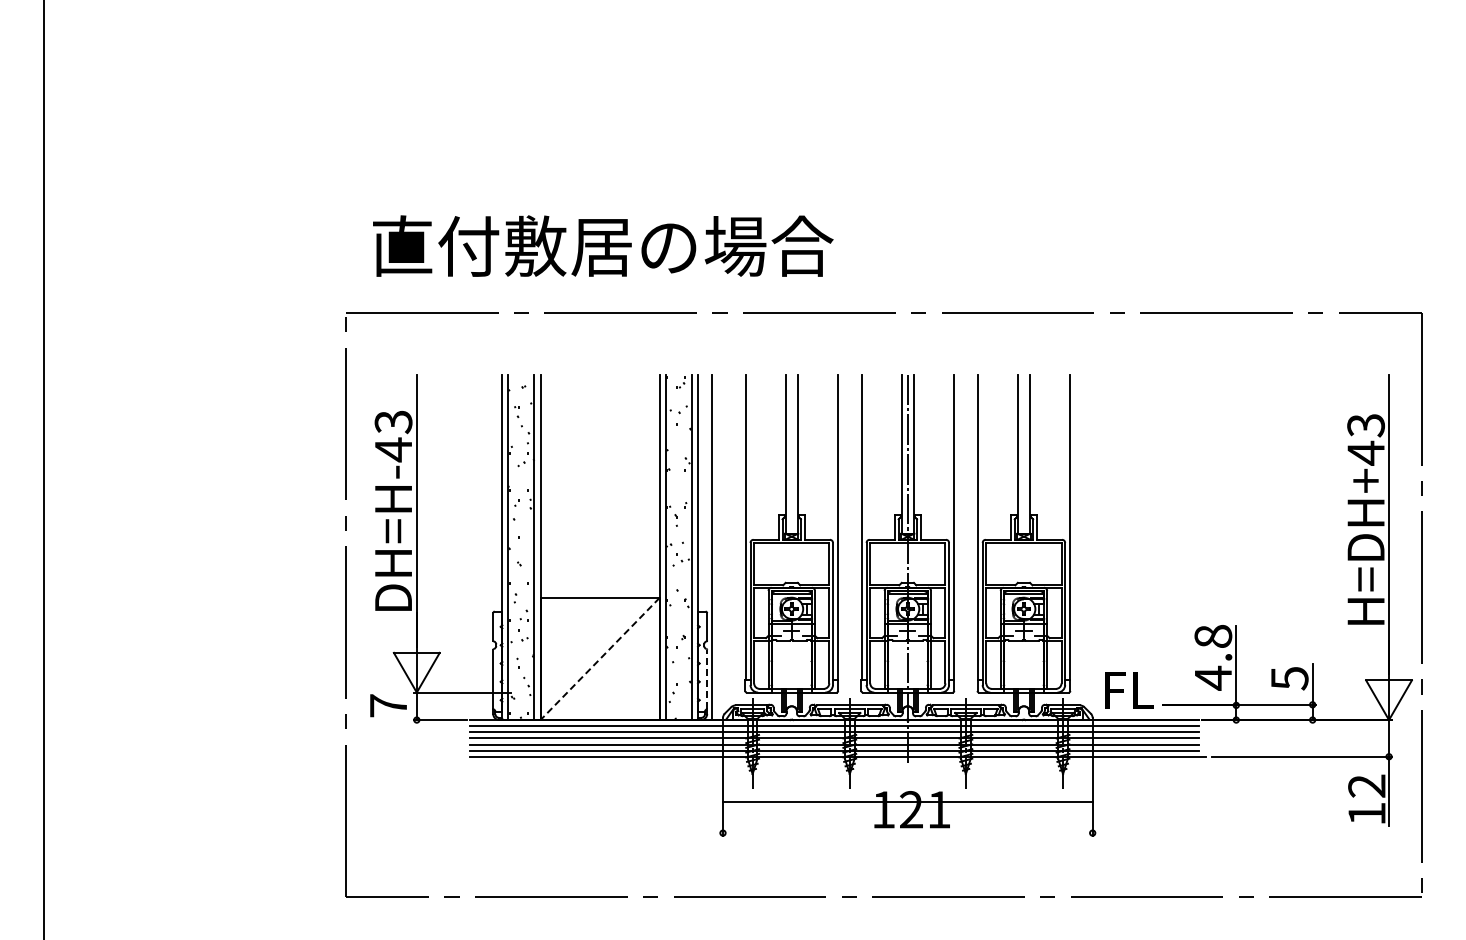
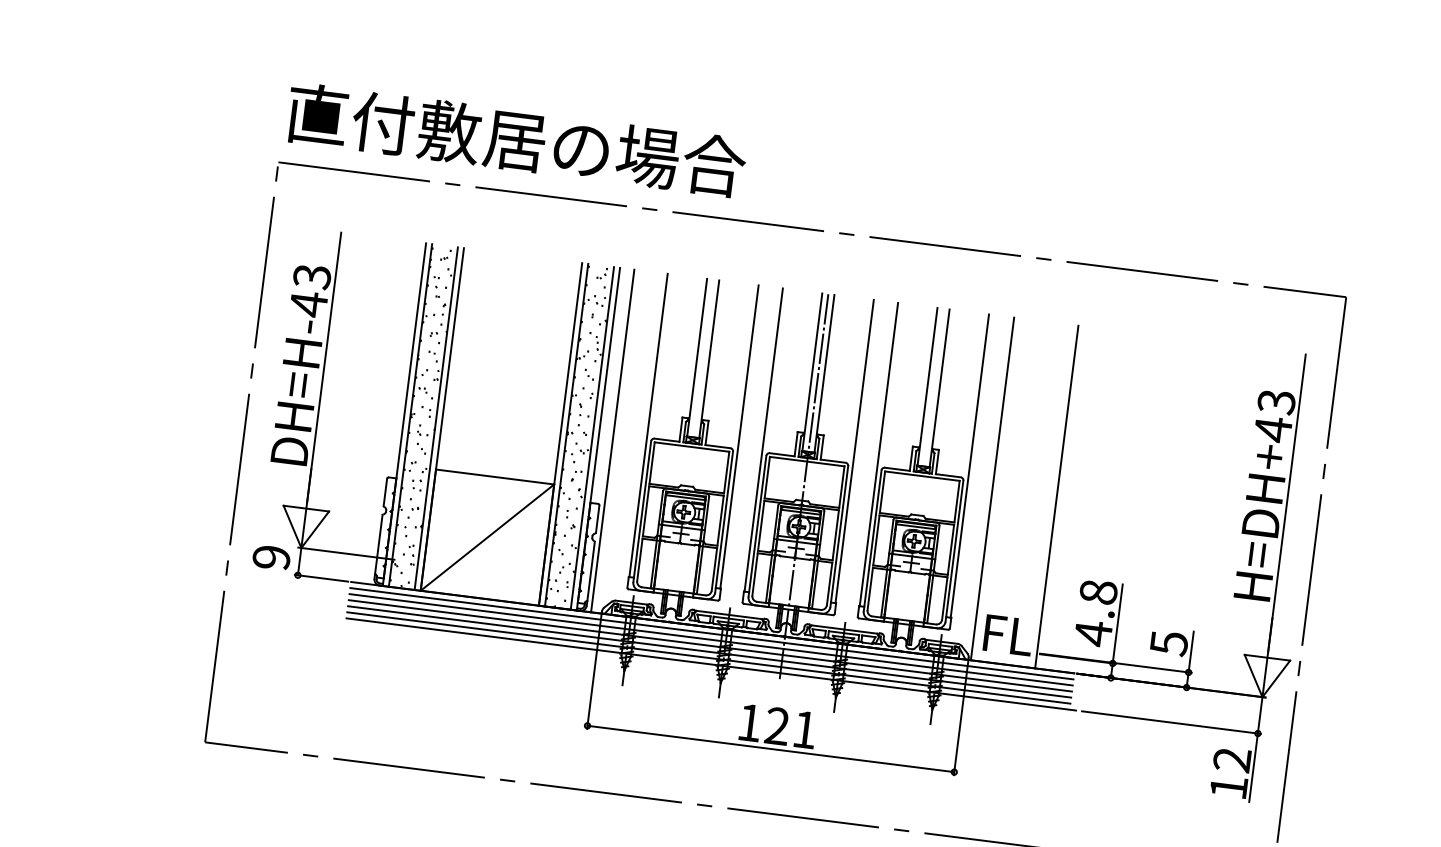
text: (603, 245) -> (516, 139), moved
line: (1095, 547) -> (992, 489), added
line: (1159, 547) -> (1056, 497), added
line: (599, 659) -> (486, 538), dashed -> solid
line: (707, 679) -> (591, 571), dashed -> solid
text: (388, 705) -> (271, 557), 7 -> 9
line: (907, 802) -> (770, 749), moved

